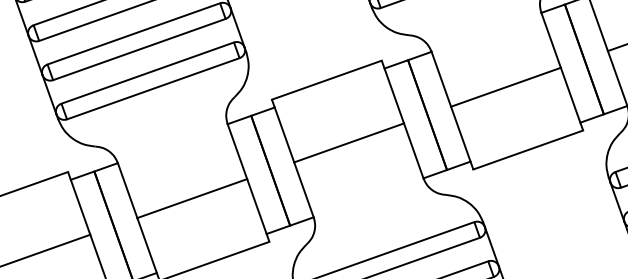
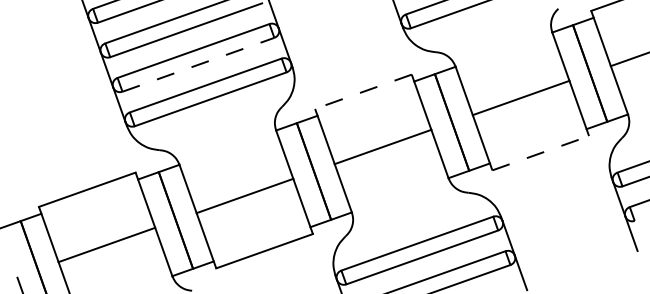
line: (139, 49) -> (198, 64), solid -> dashed
line: (325, 79) -> (362, 91), solid -> dashed
line: (529, 150) -> (541, 153), solid -> dashed

